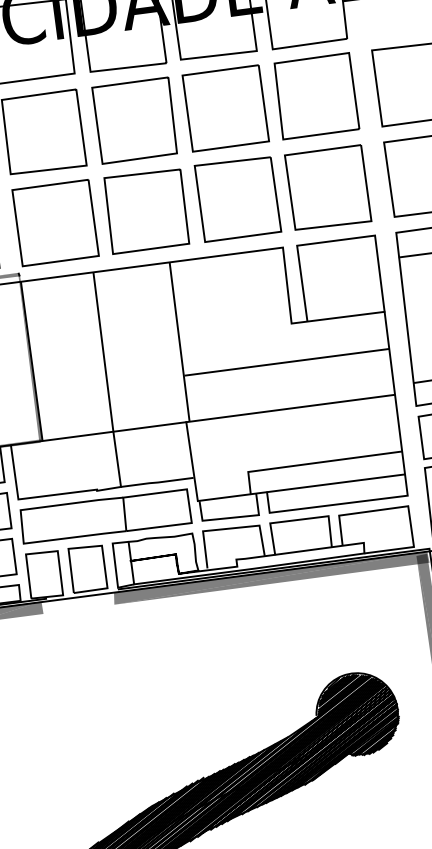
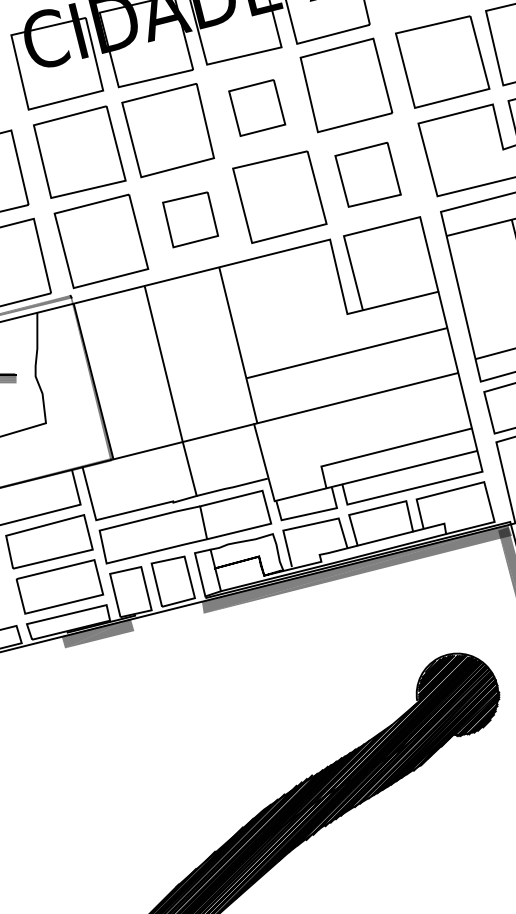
part: (225, 107) -> (256, 107), size x0.6
part: (327, 187) -> (367, 174), size x0.7
part: (146, 211) -> (190, 219), size x0.6

